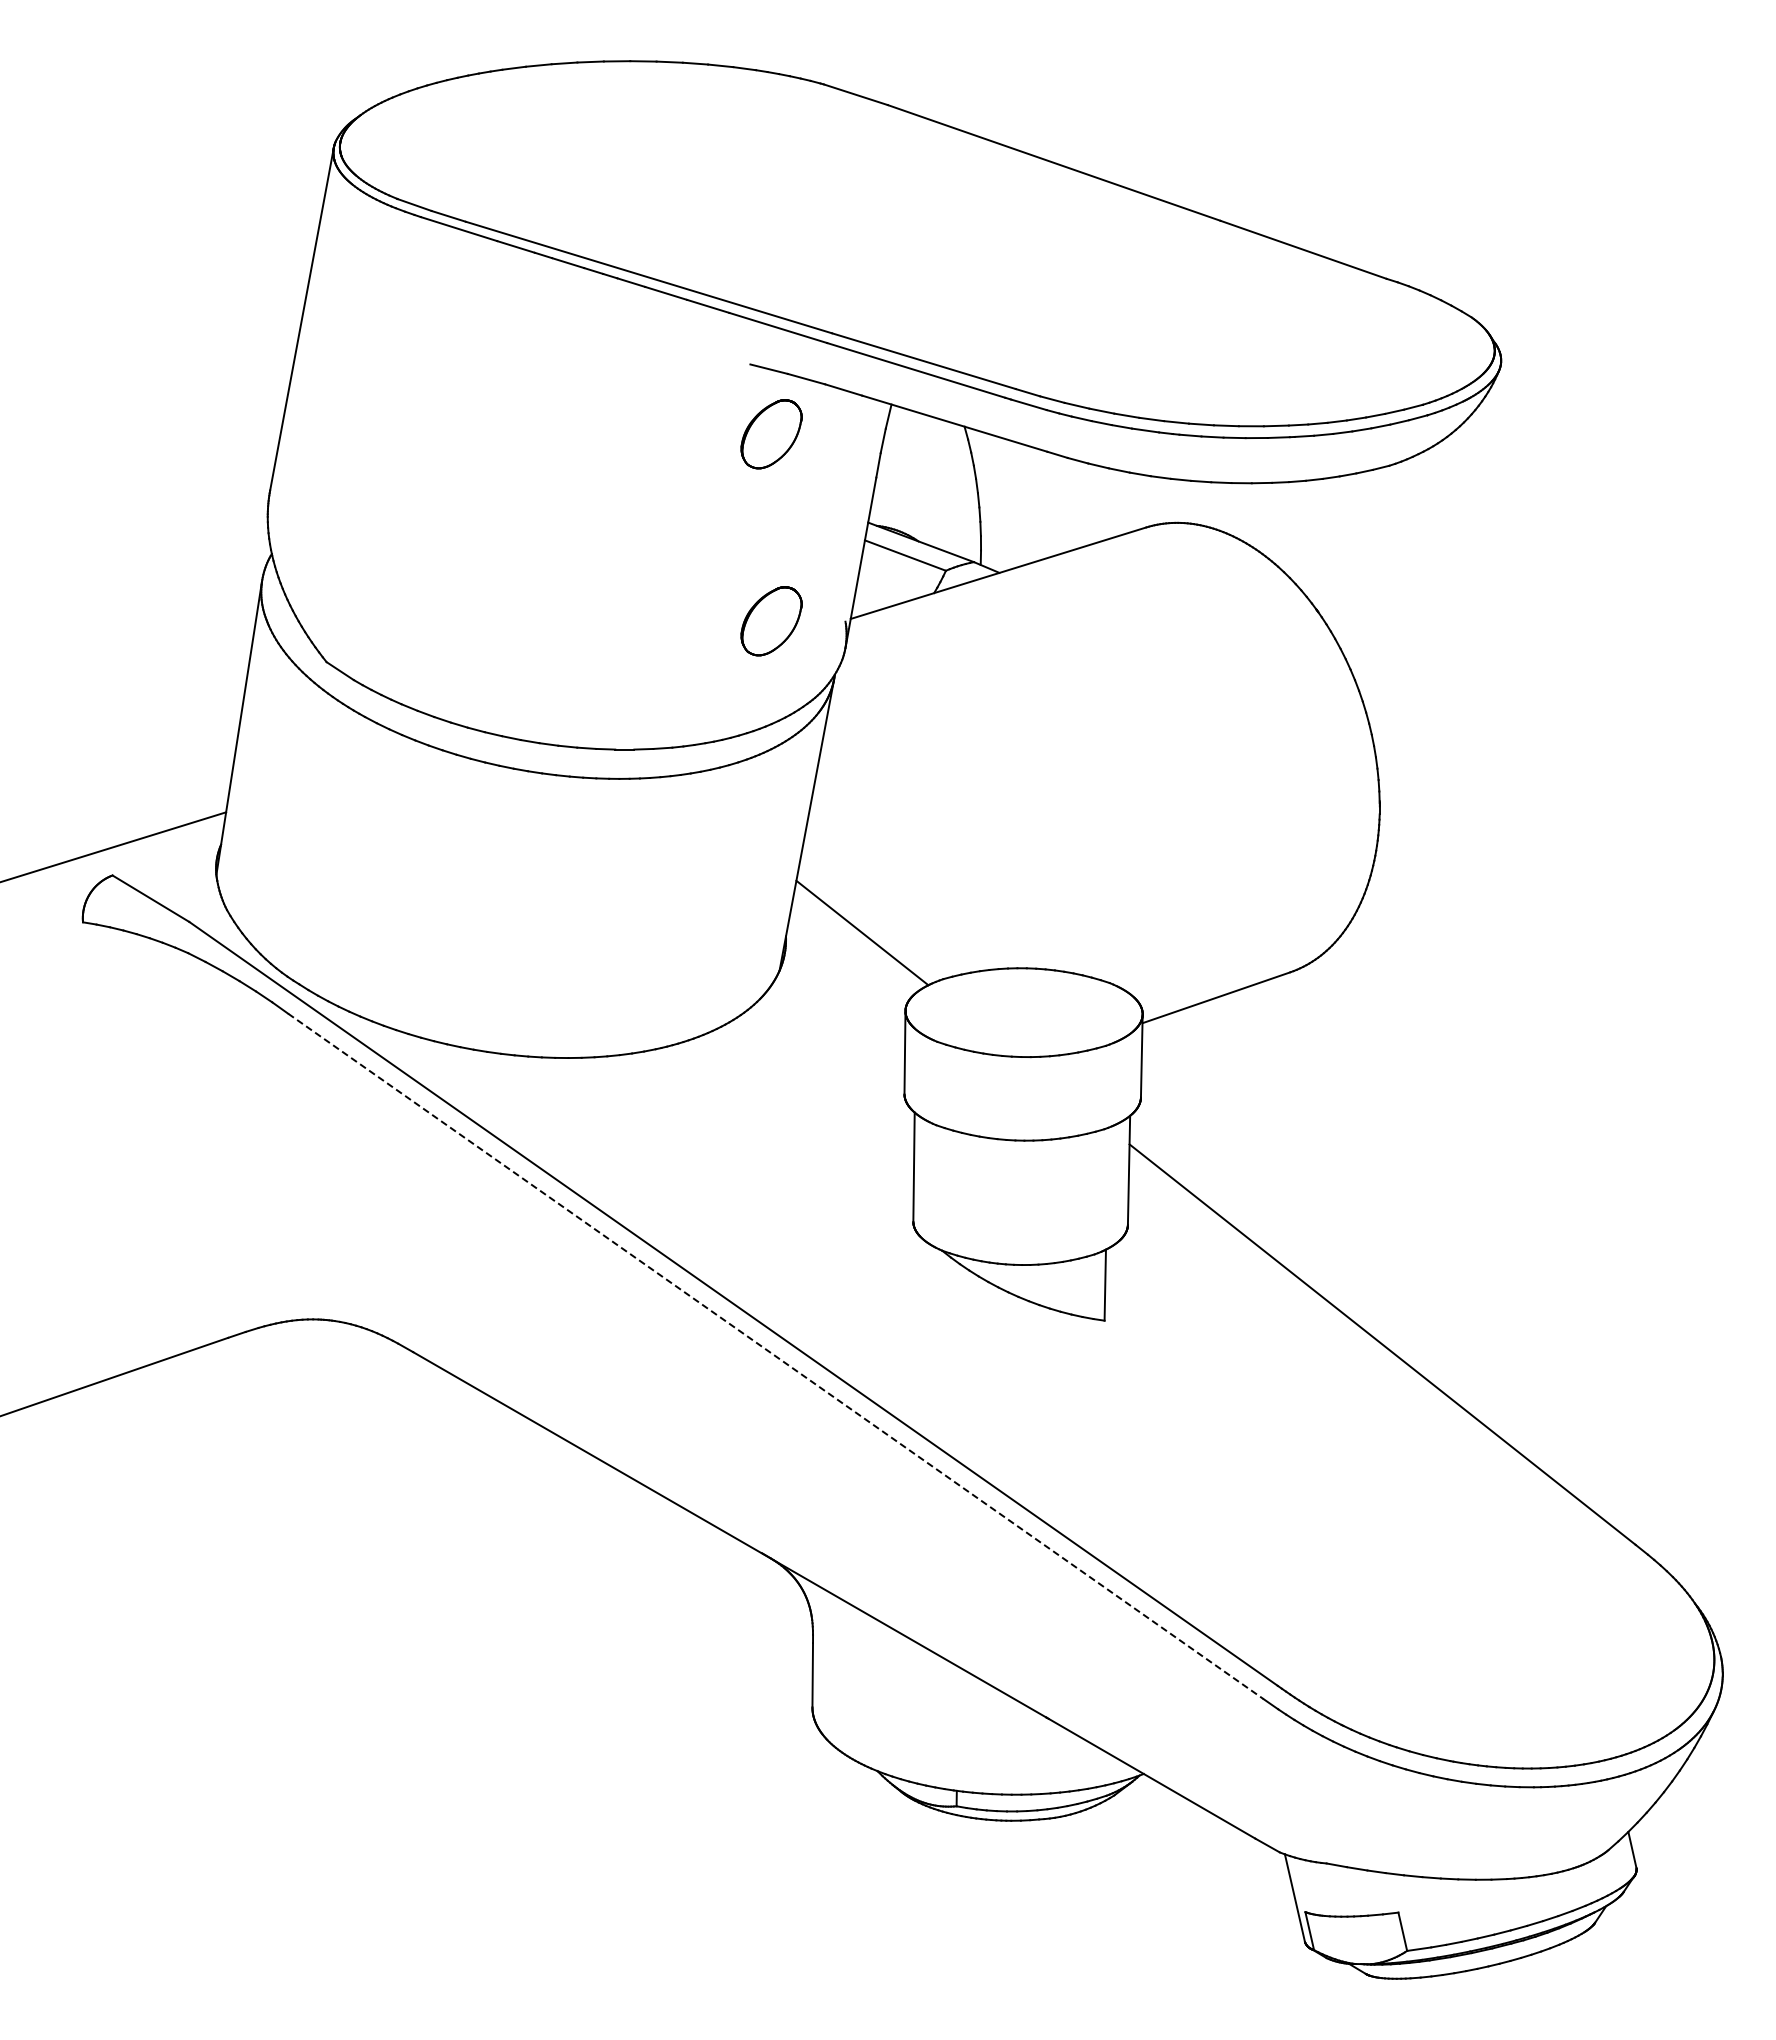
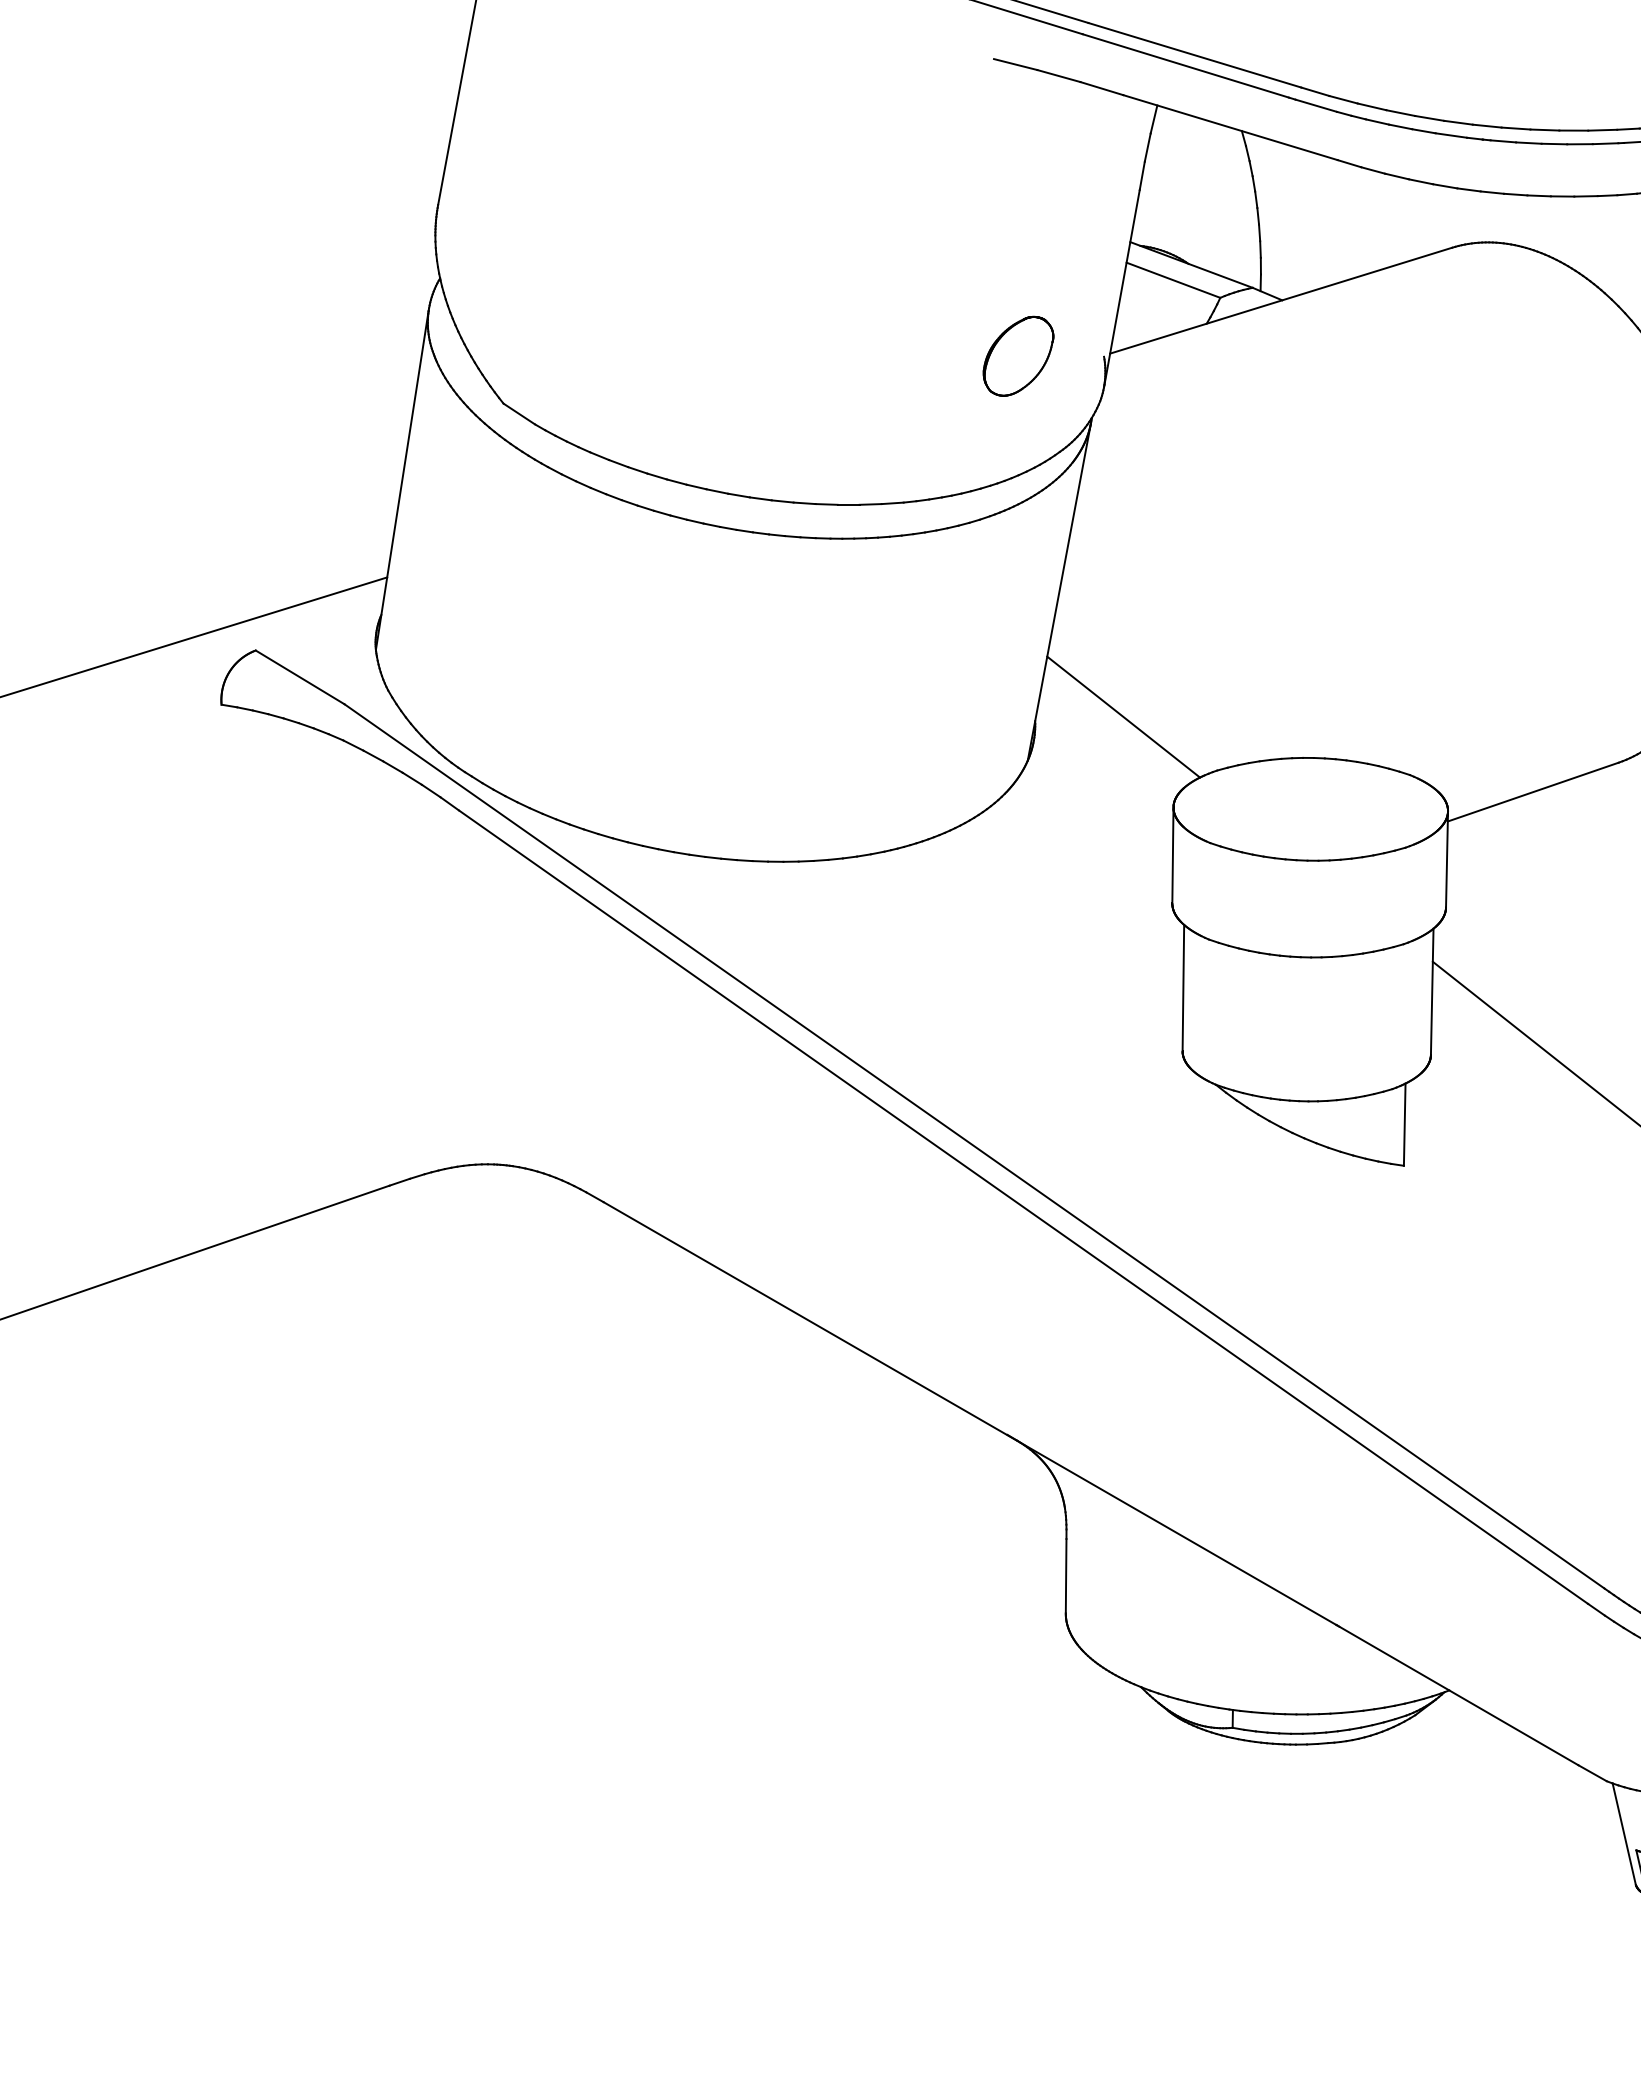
part: (771, 434) -> (1018, 140), removed
line: (776, 1356) -> (1024, 1207), dashed -> solid

